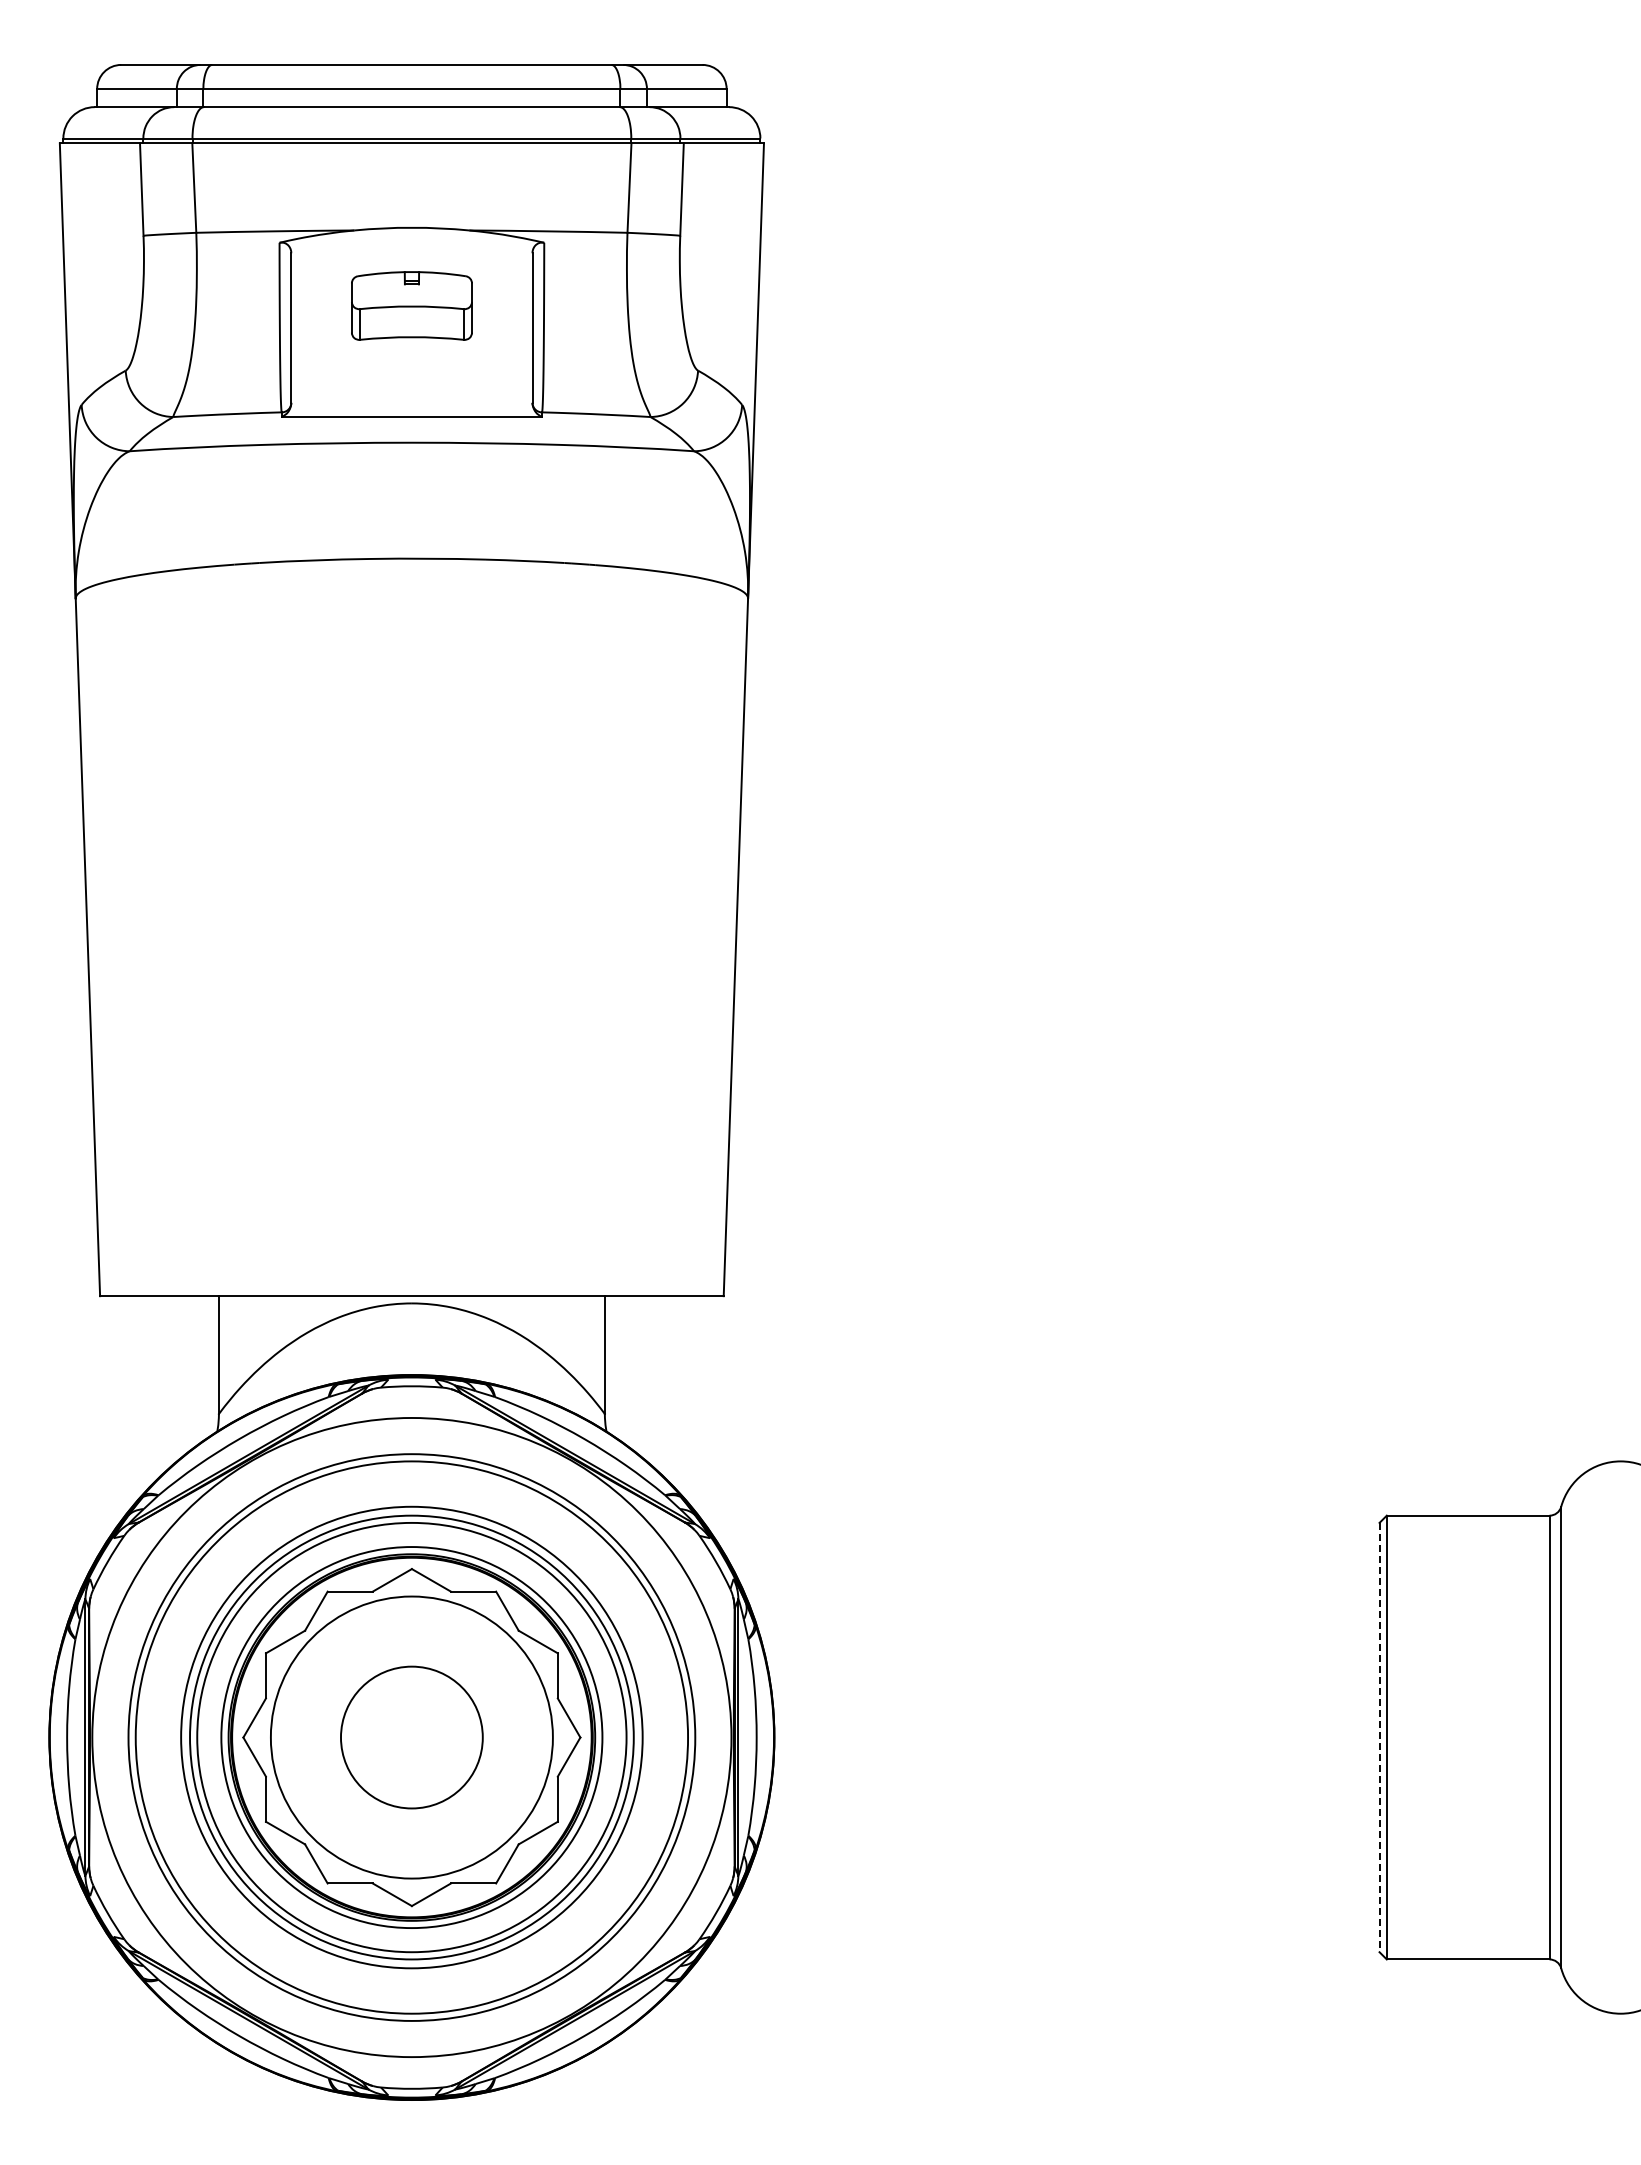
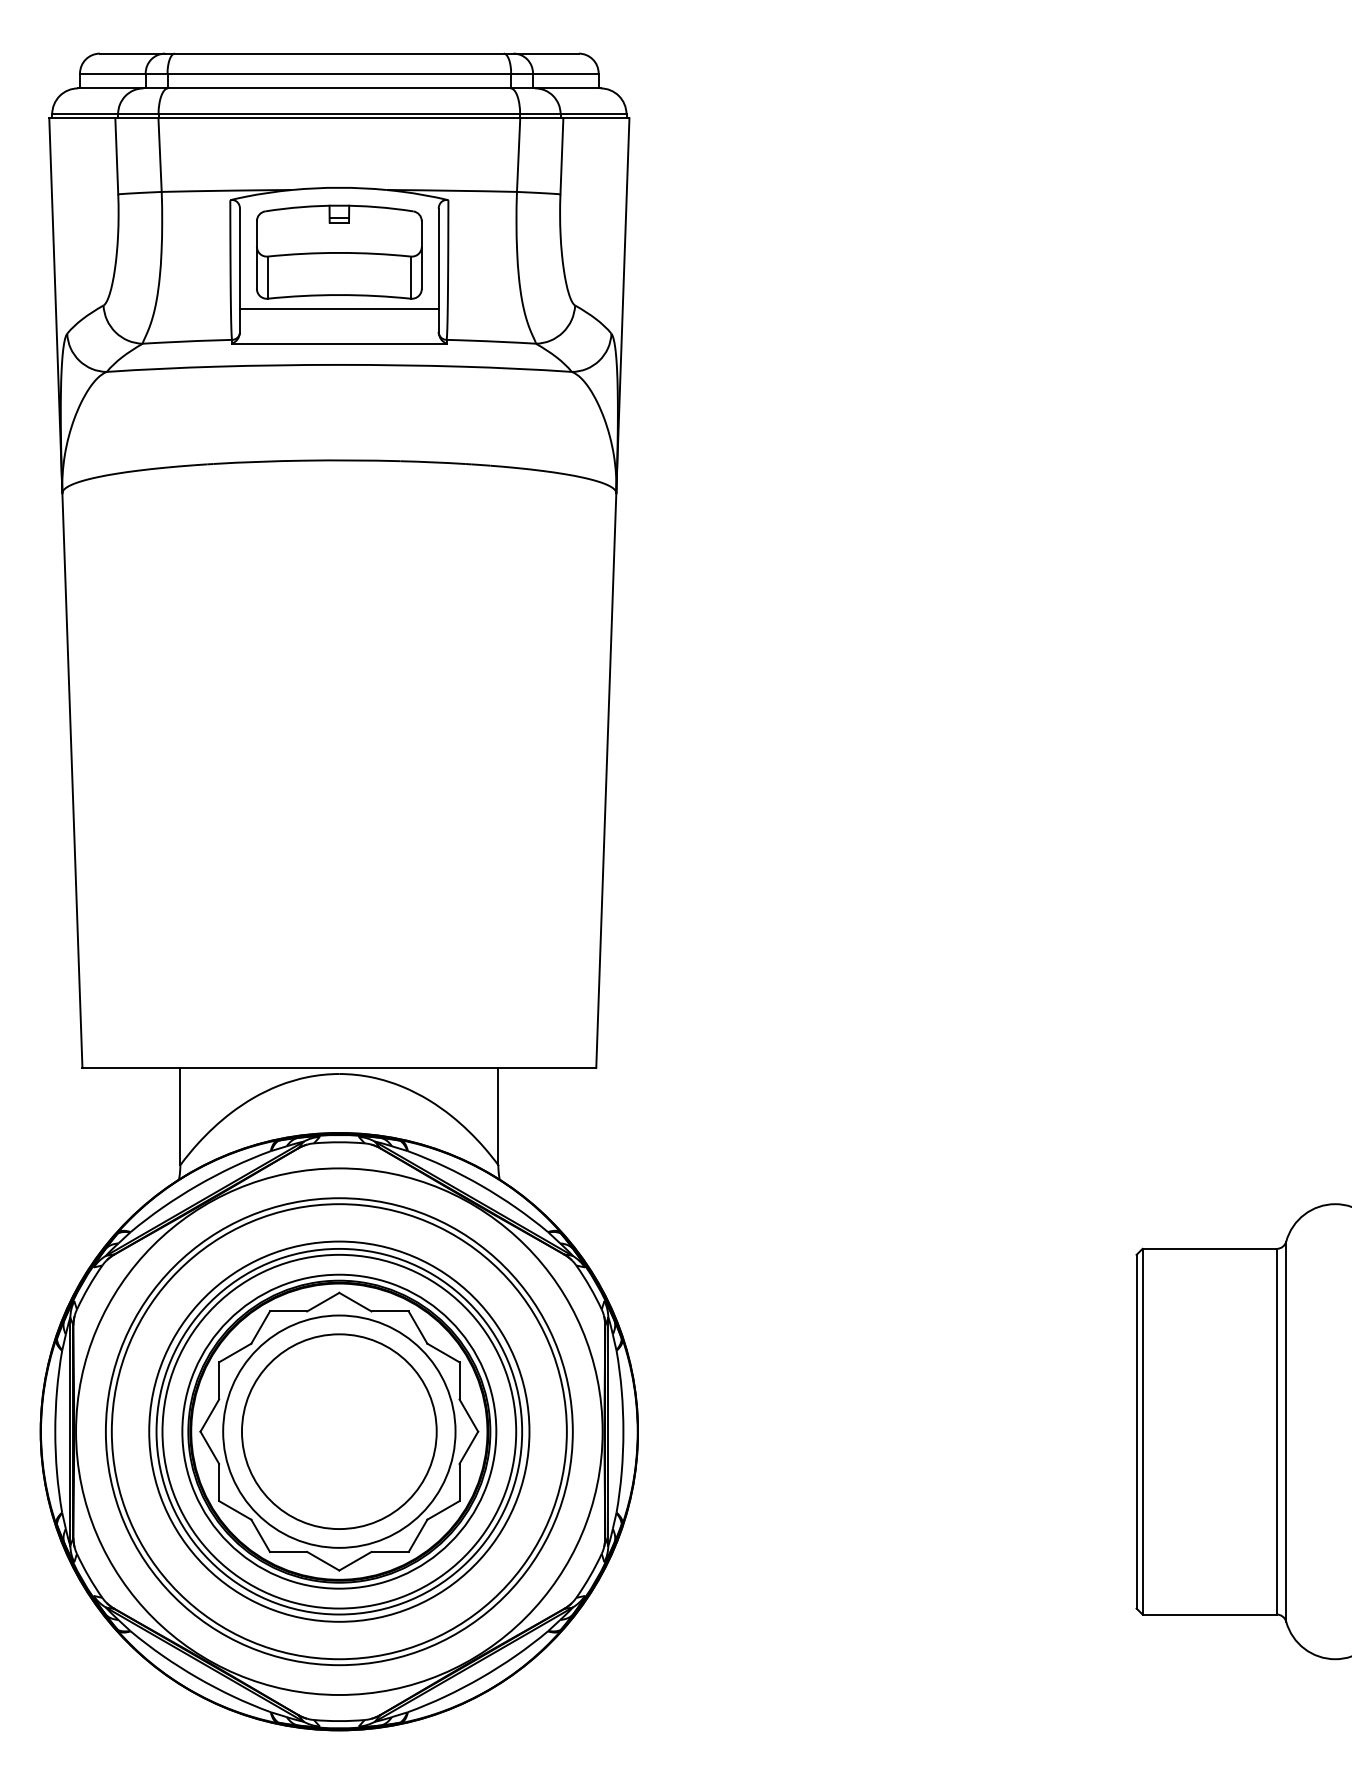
part: (411, 305) -> (339, 251), size x1.67
line: (411, 375) -> (339, 309), added
circle: (411, 1737) -> (339, 1431), size x1.67
line: (1379, 1737) -> (1136, 1431), dashed -> solid

